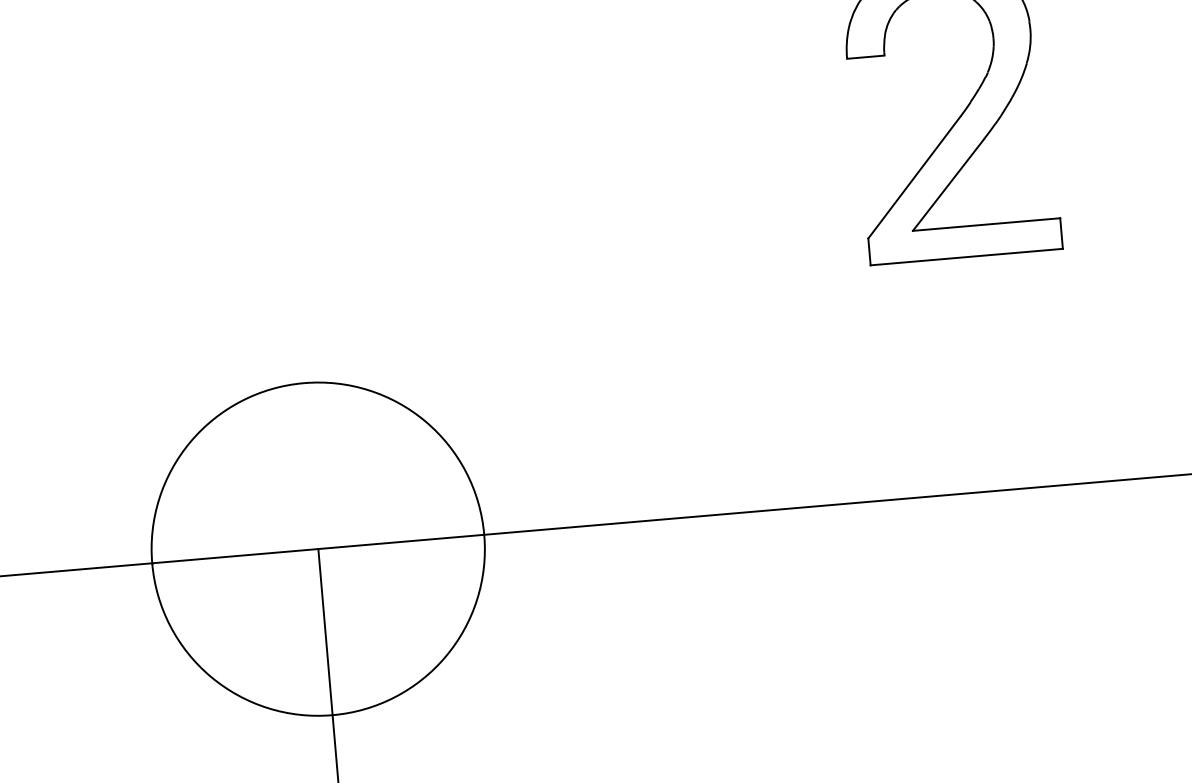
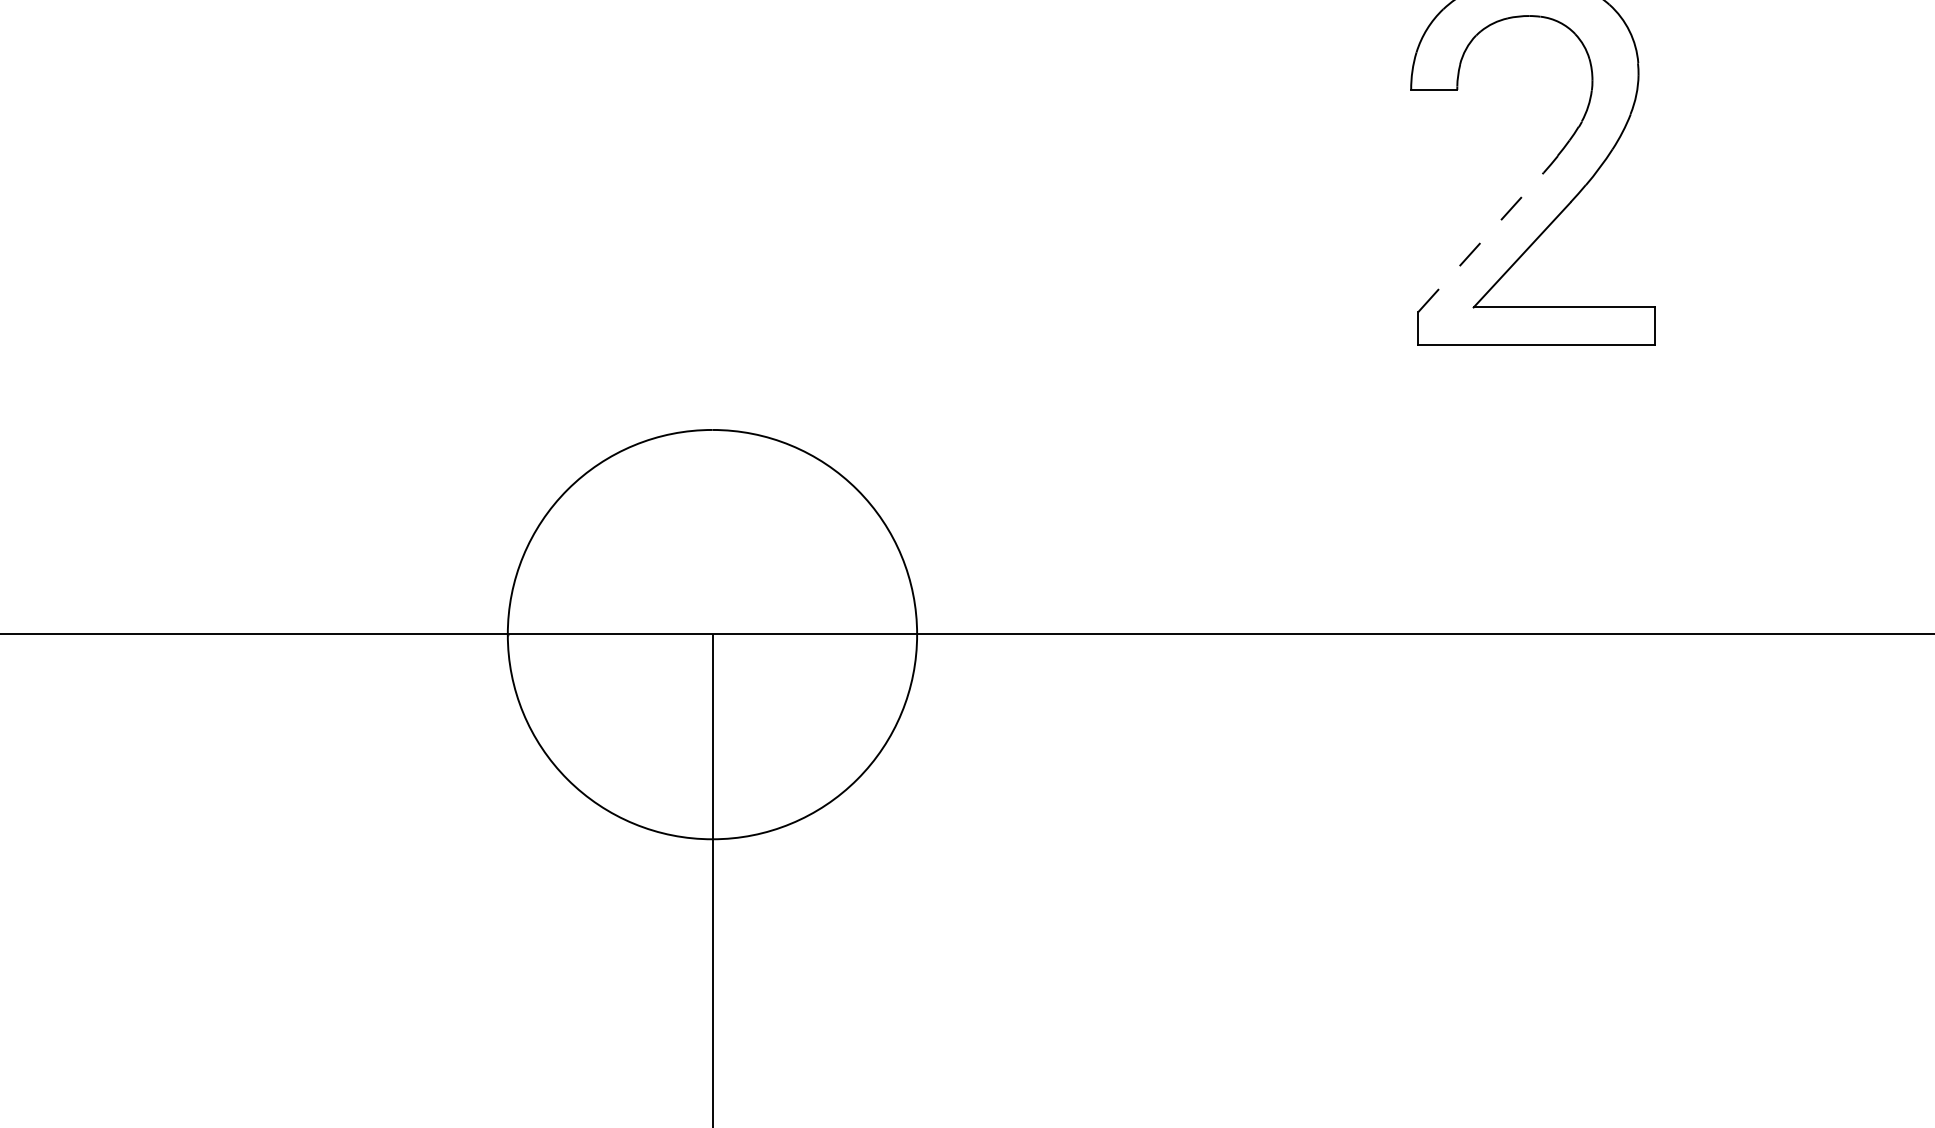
line: (913, 177) -> (1480, 242), solid -> dashed

